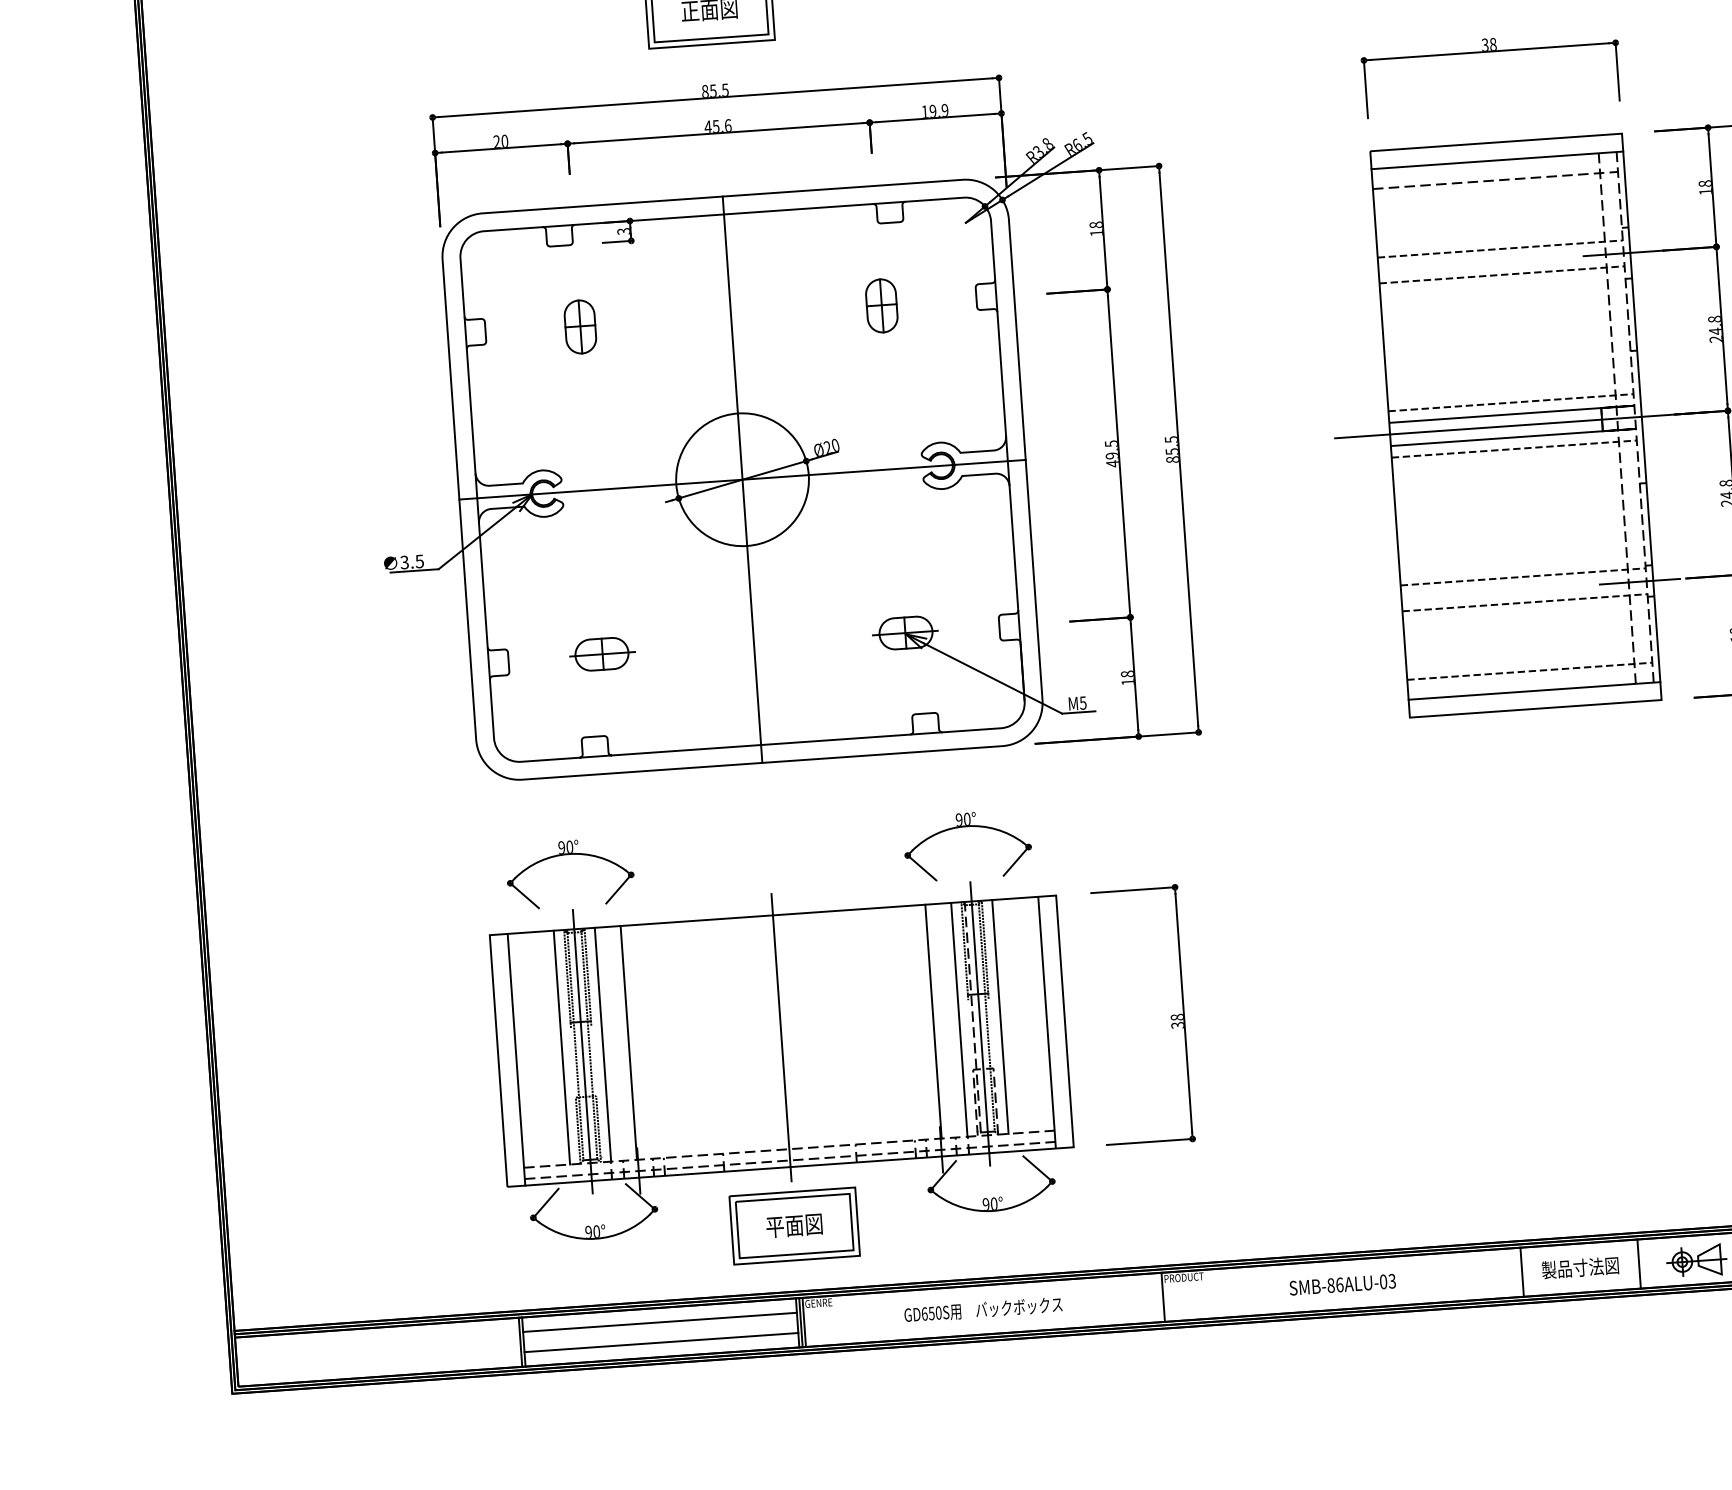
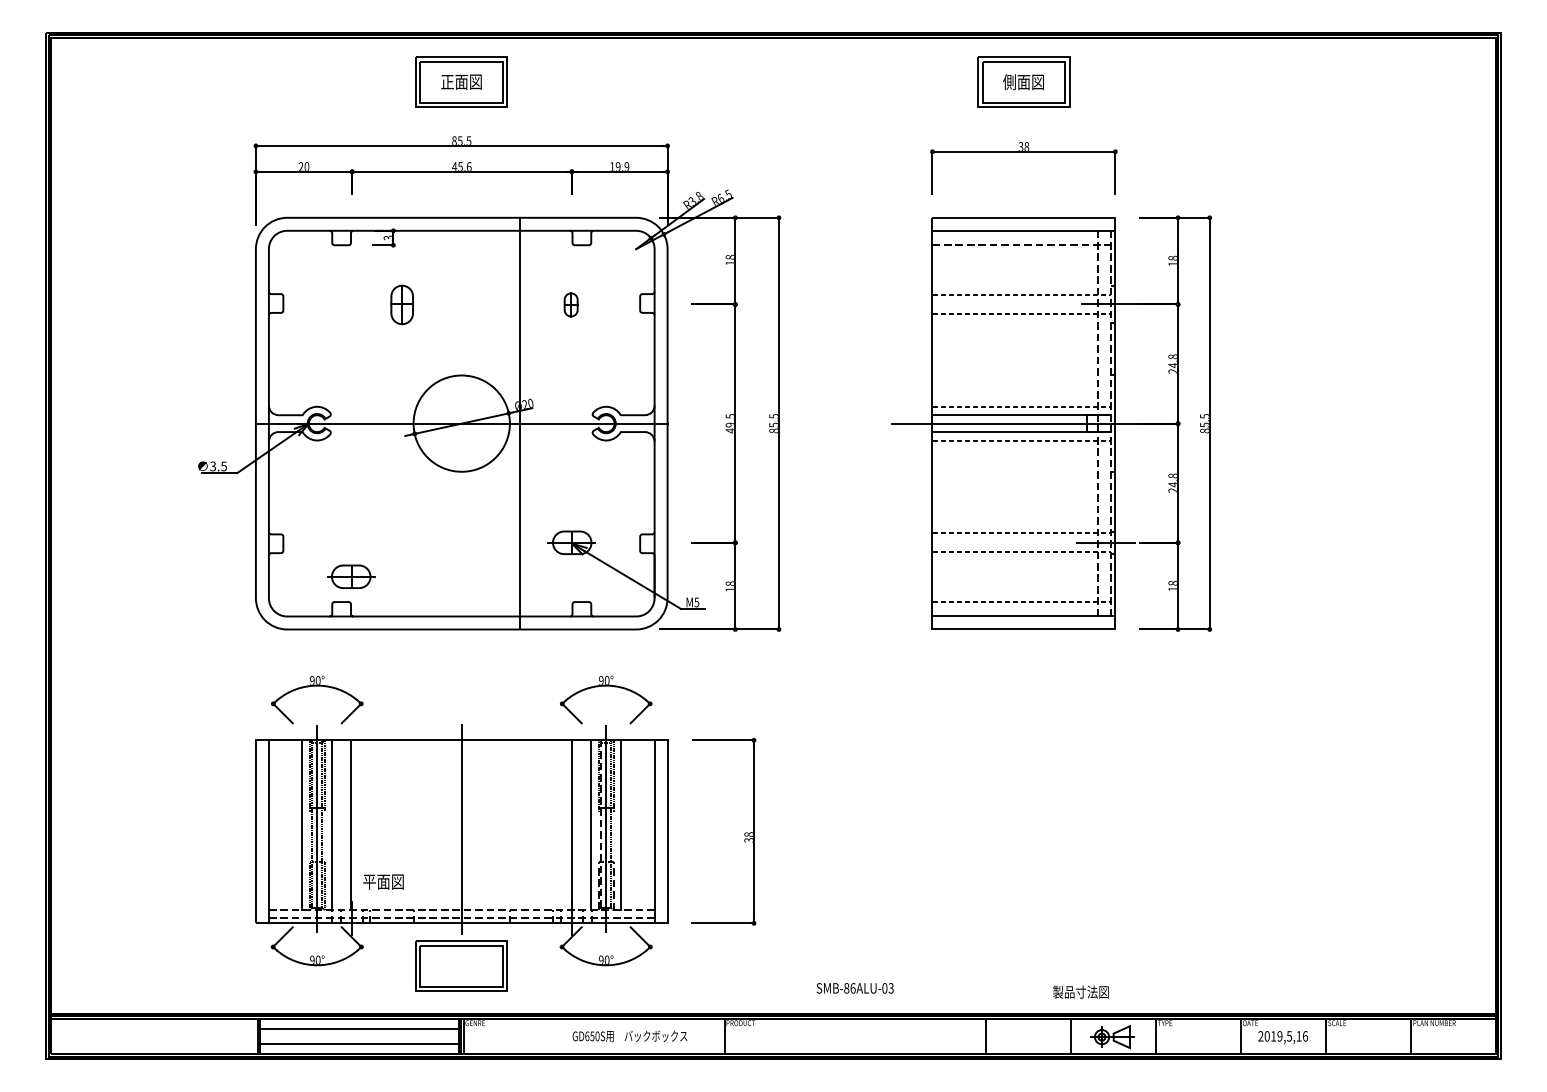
part: (880, 305) -> (570, 304), size x0.6
part: (579, 326) -> (401, 304), moved
line: (742, 479) -> (519, 423), moved
part: (602, 653) -> (351, 576), moved
text: (794, 1225) -> (383, 881), moved
text: (1579, 1267) -> (1080, 991), moved
text: (1341, 1285) -> (854, 988), moved
text: (982, 1310) -> (629, 1036), moved

